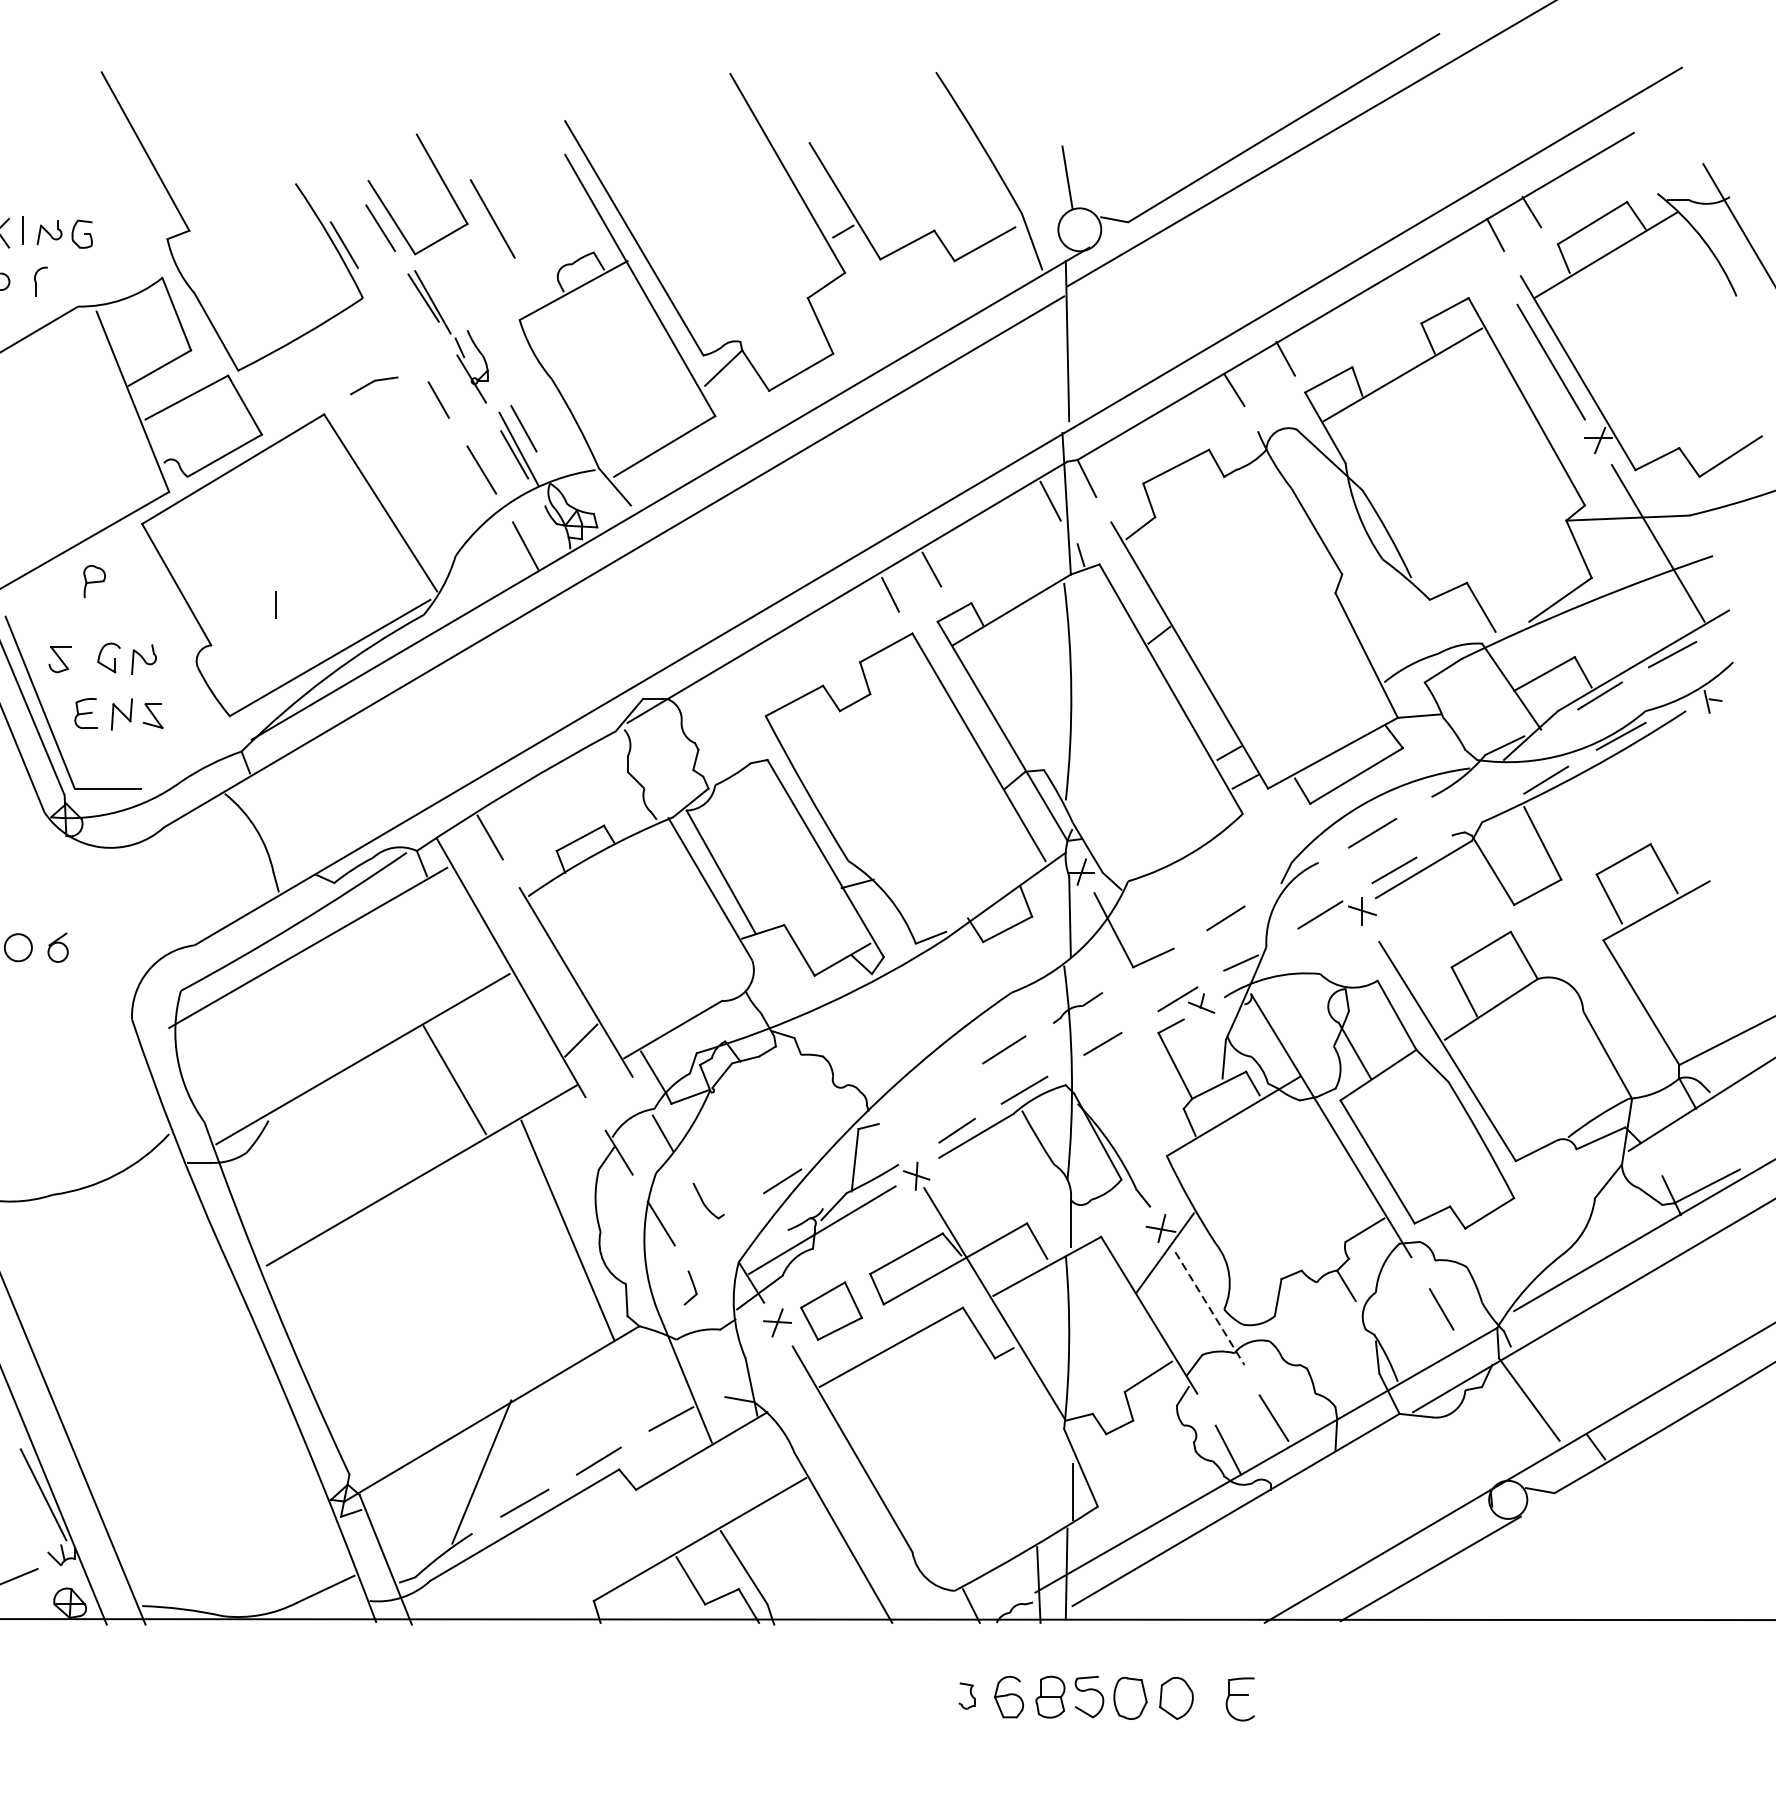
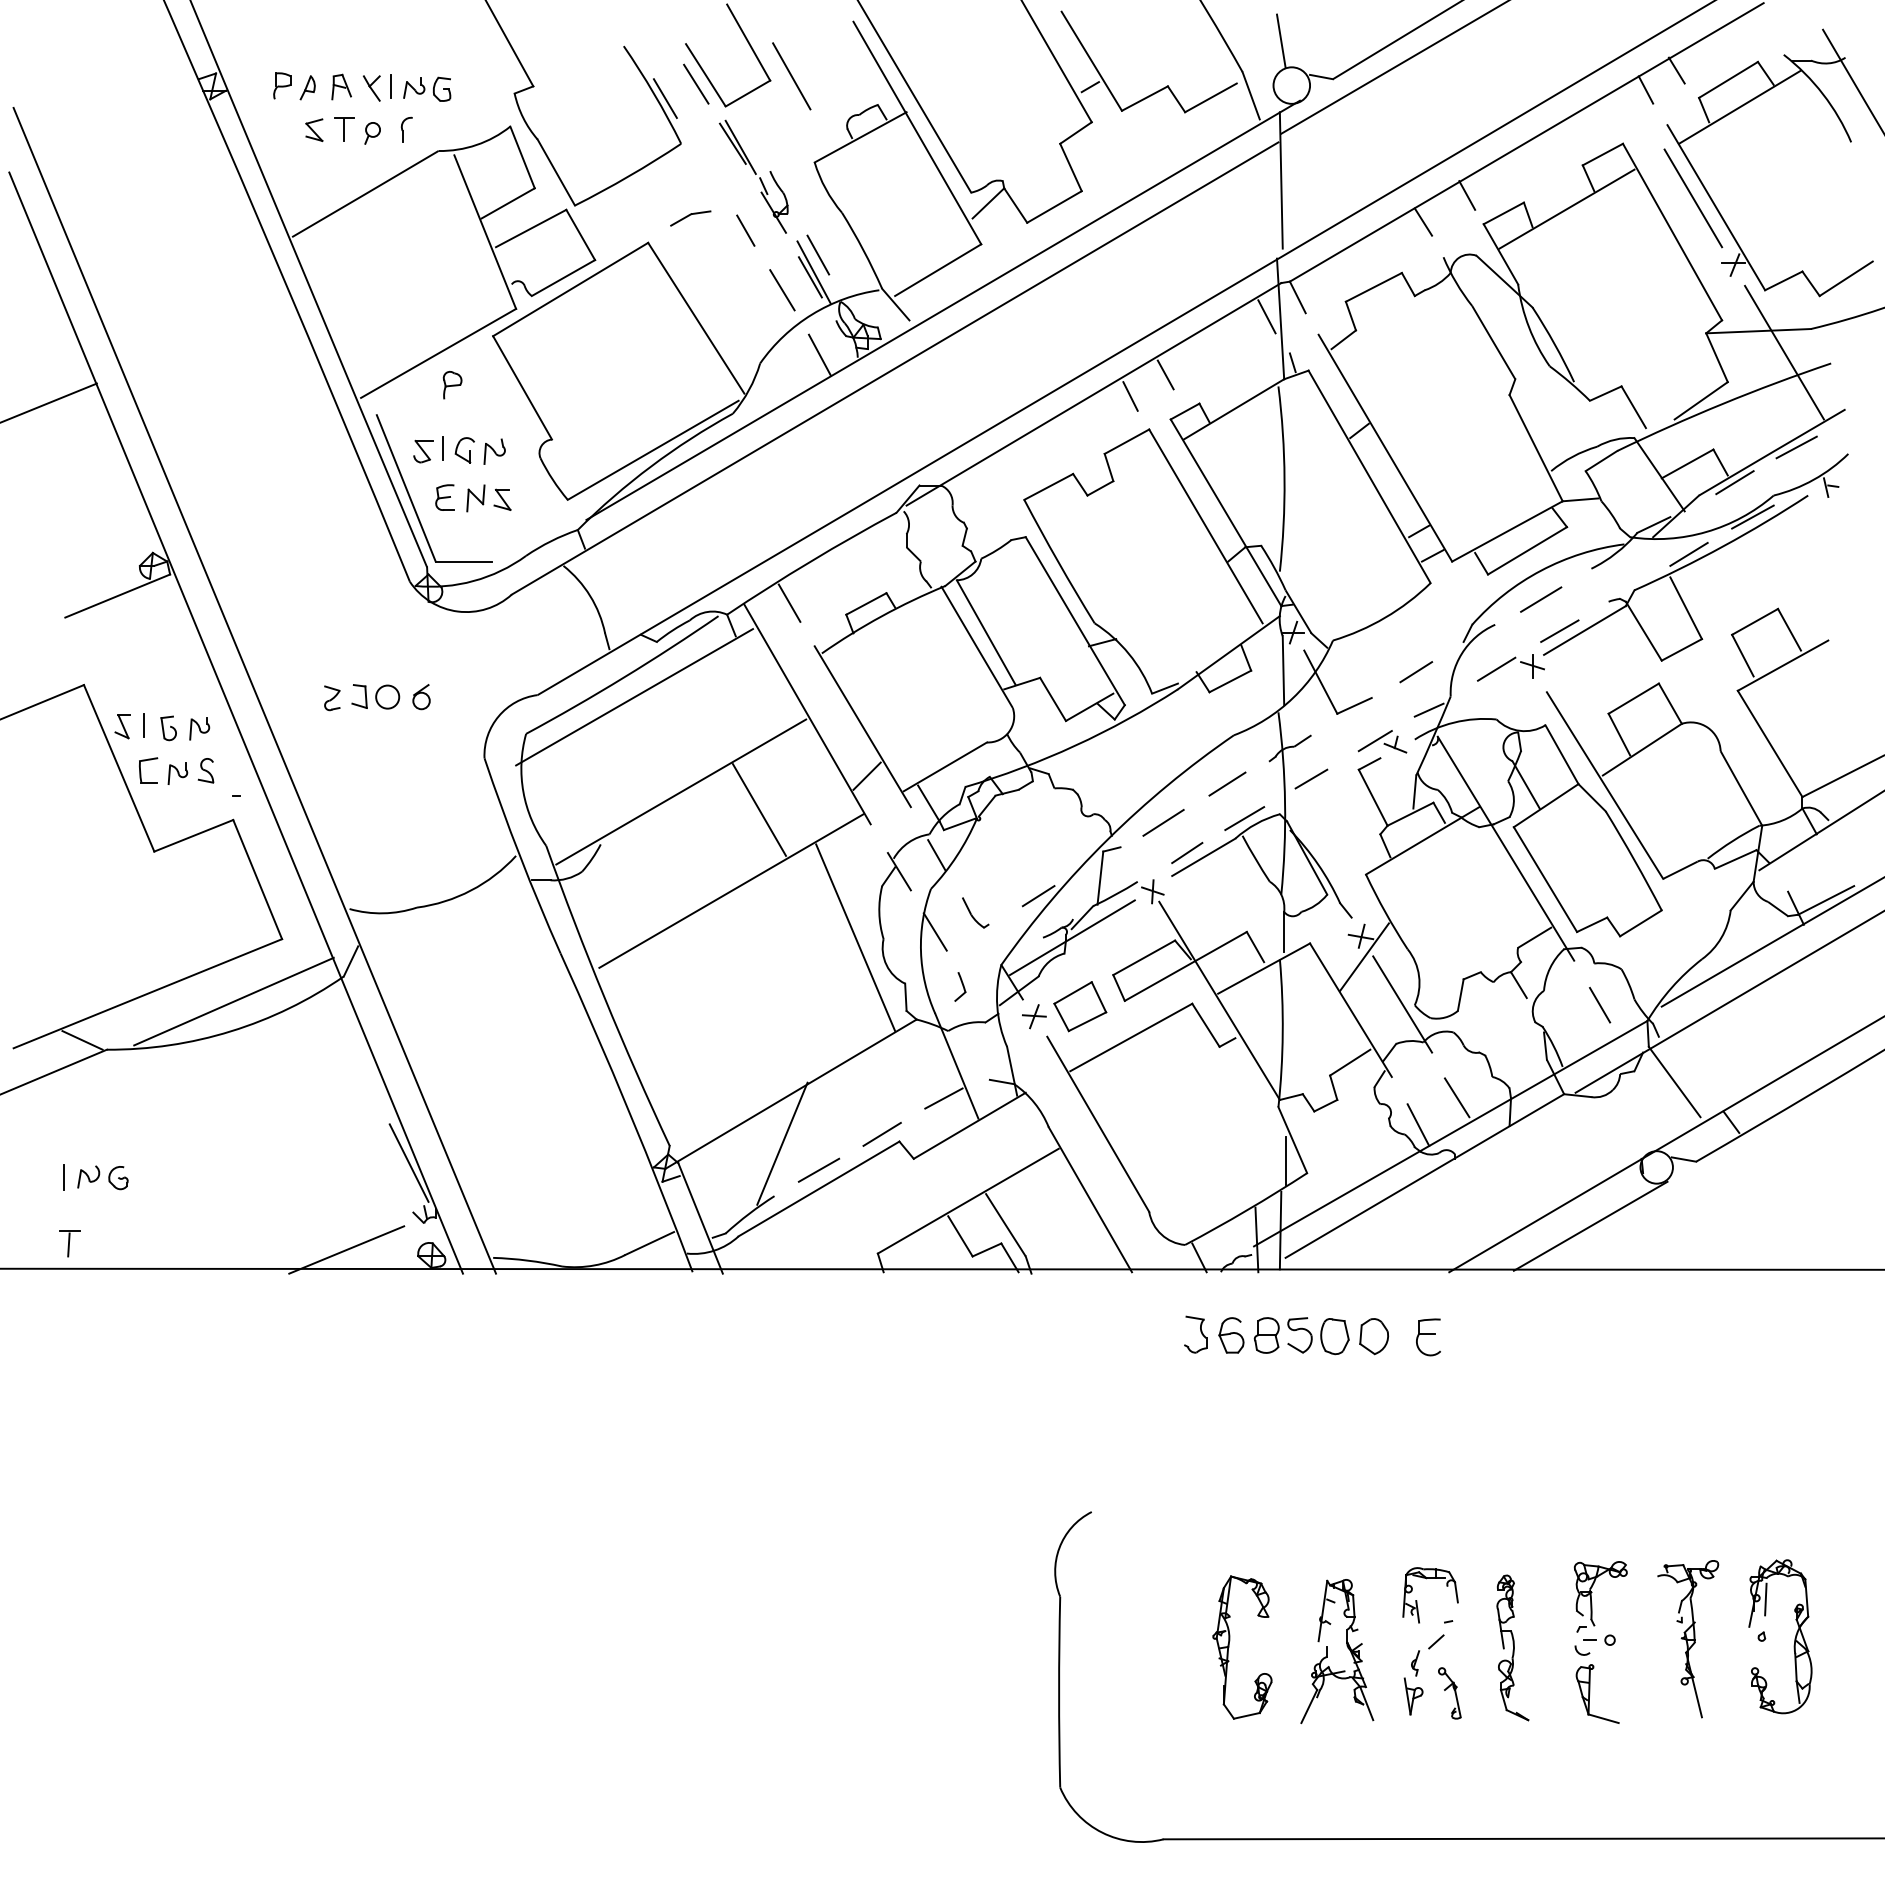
line: (275, 605) -> (442, 448), moved
line: (929, 1094) -> (1163, 822), added
line: (1209, 1308) -> (1402, 1004), dashed -> solid
part: (966, 1696) -> (1195, 1334), size x1.67

